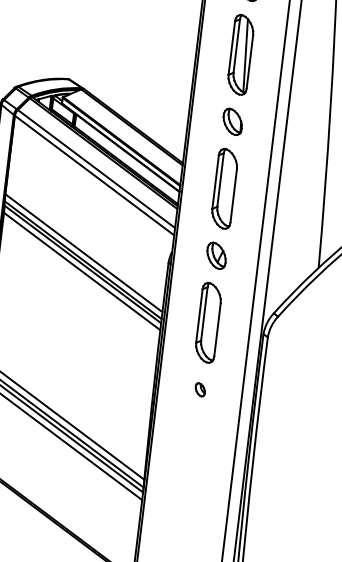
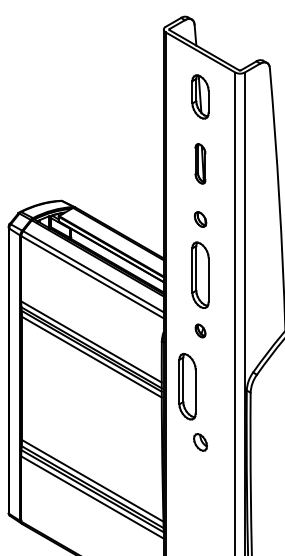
part: (240, 54) -> (200, 163), size x0.6
part: (232, 121) -> (200, 219), size x0.7
part: (216, 255) -> (200, 330), size x0.6
part: (208, 322) -> (187, 386), moved
part: (200, 389) -> (200, 442), size x1.6

